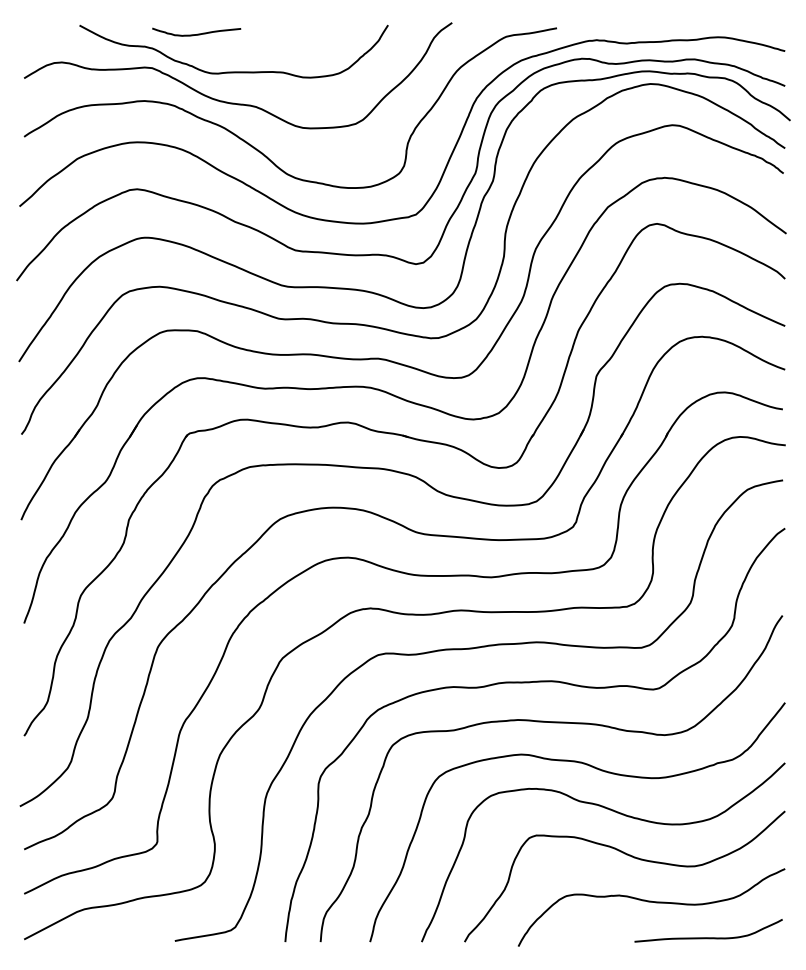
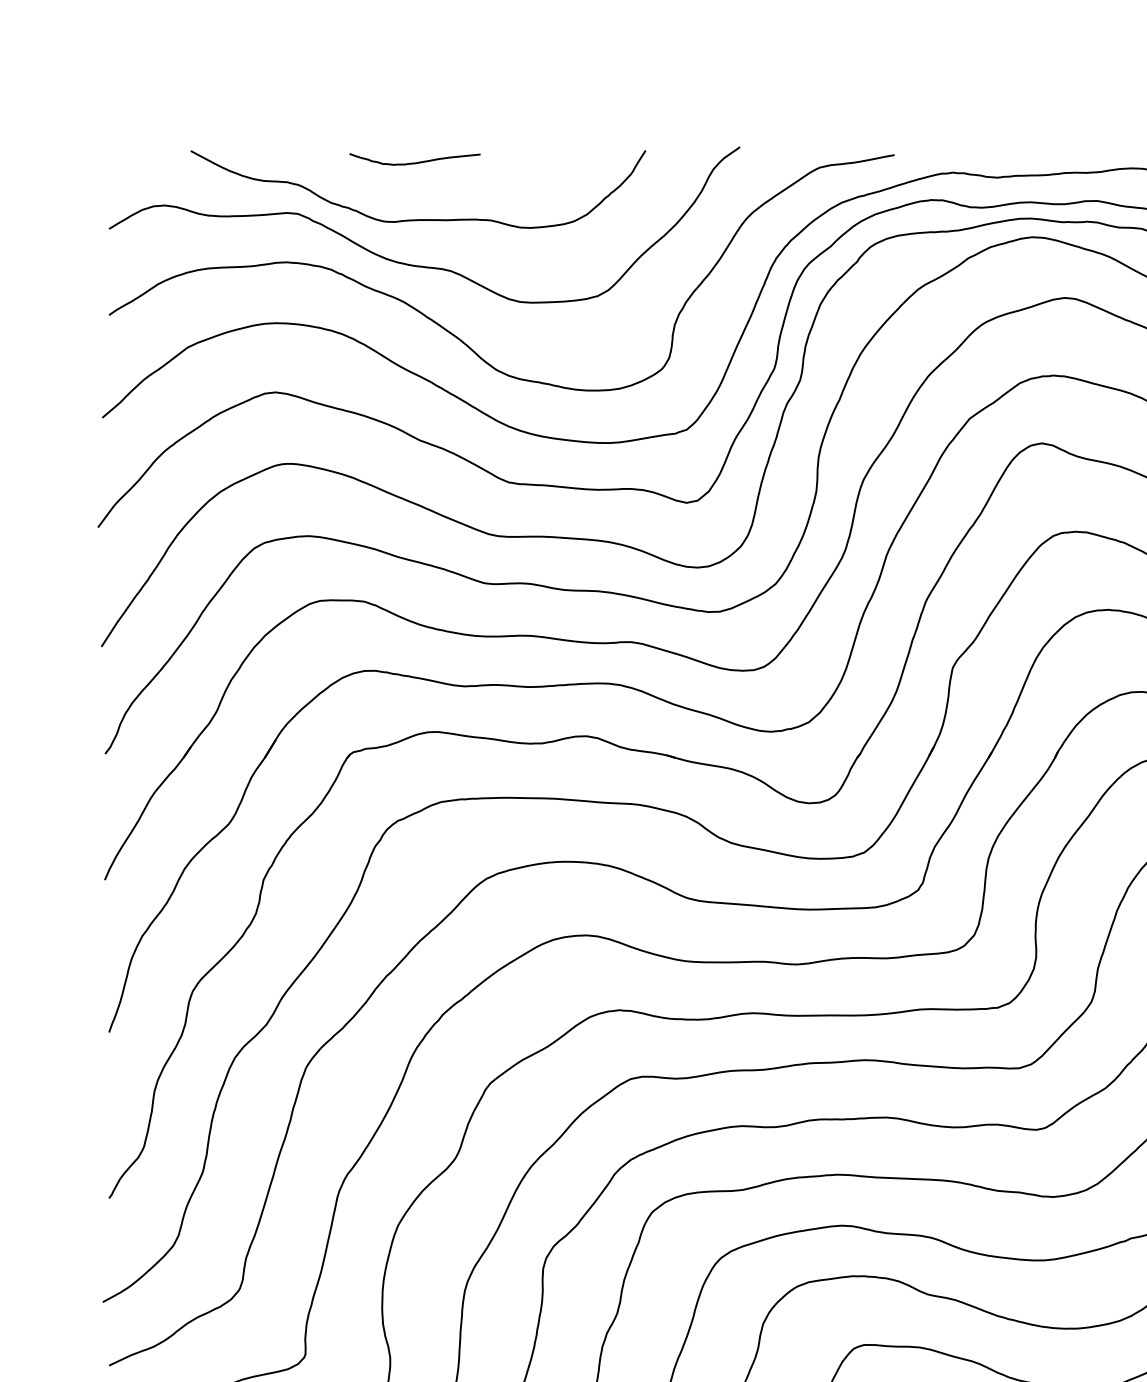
curve: (197, 33) -> (416, 161), moved

